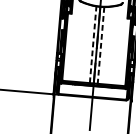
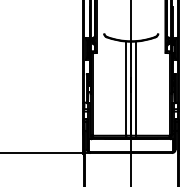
line: (93, 44) -> (126, 88), dashed -> solid
line: (101, 46) -> (136, 89), dashed -> solid

